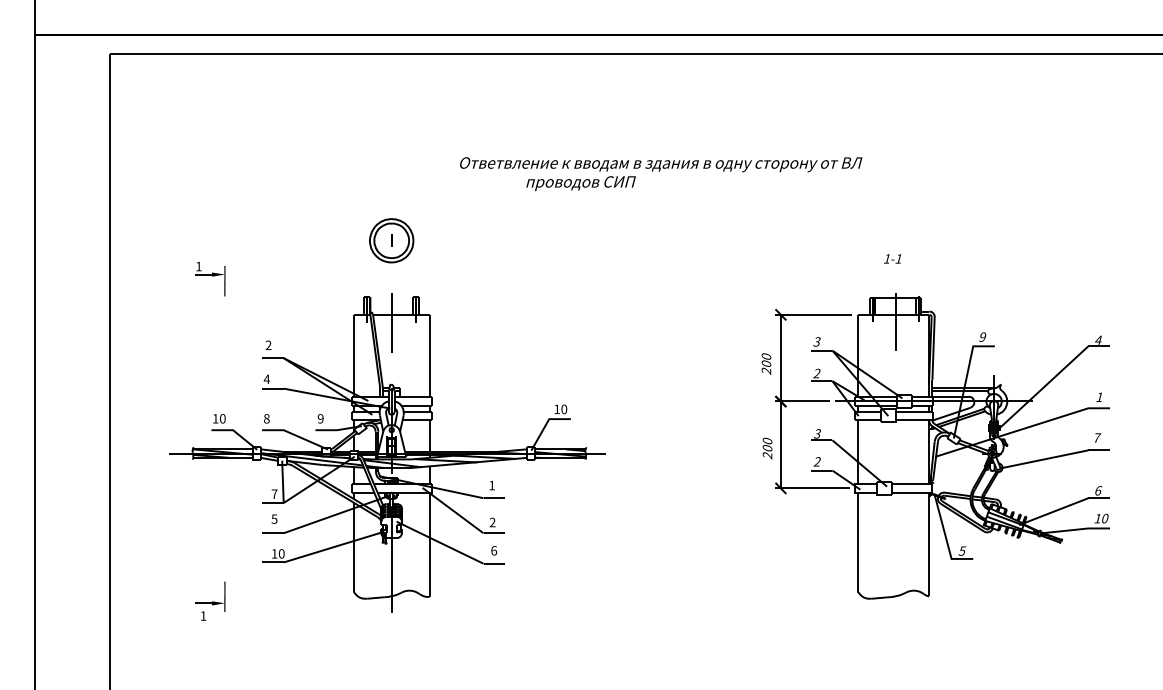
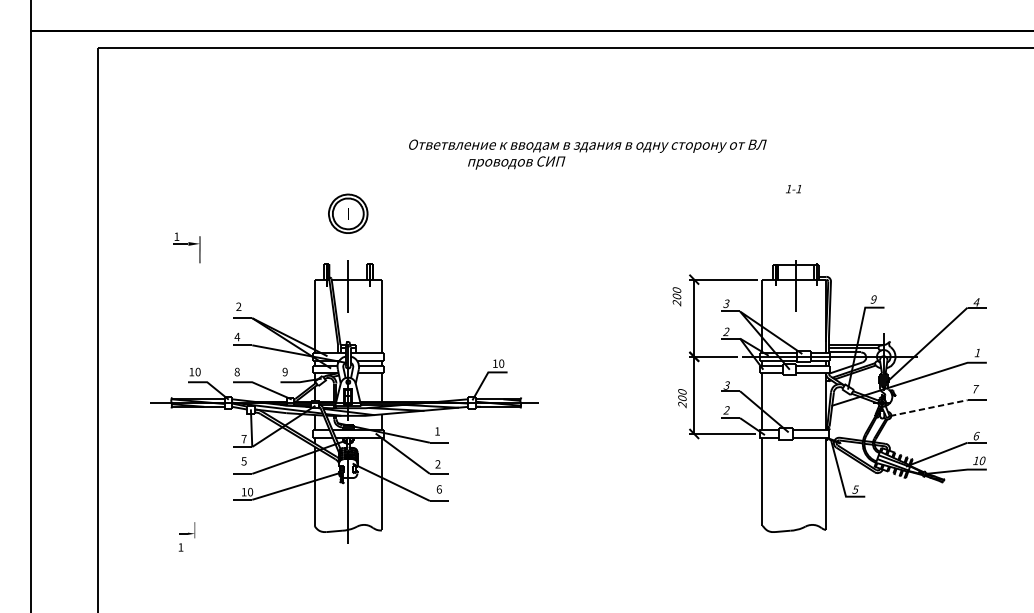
text: (892, 258) -> (793, 188), moved
text: (766, 363) -> (677, 296), moved
line: (1045, 459) -> (929, 408), solid -> dashed
part: (210, 596) -> (187, 530), size x0.6

